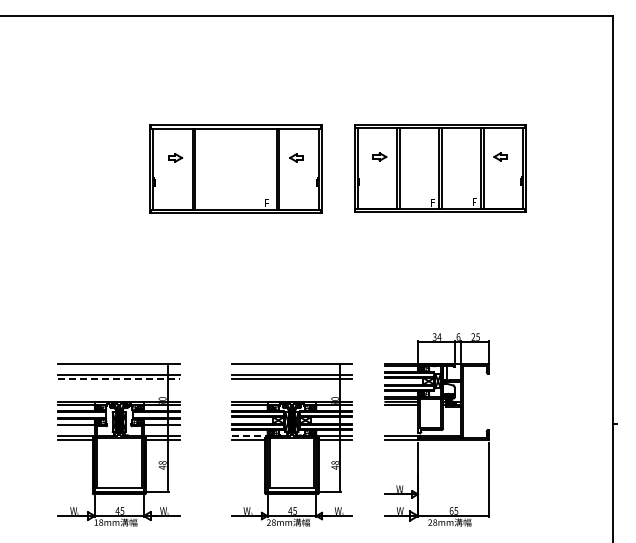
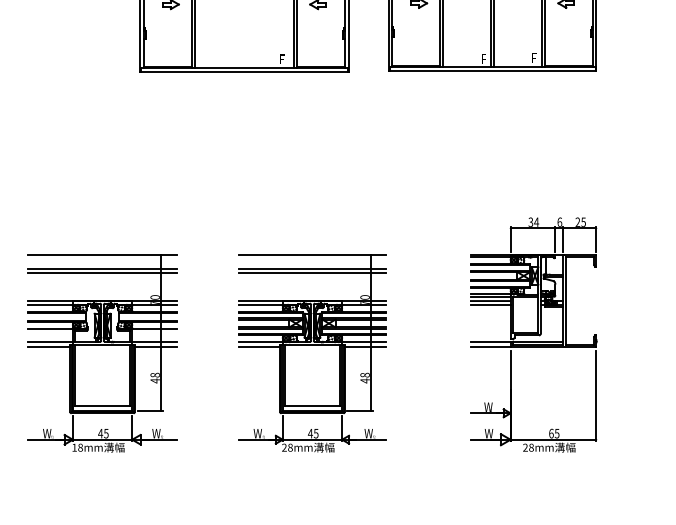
line: (119, 379) -> (102, 273), dashed -> solid
part: (436, 429) -> (533, 334), moved
line: (250, 435) -> (262, 341), dashed -> solid

